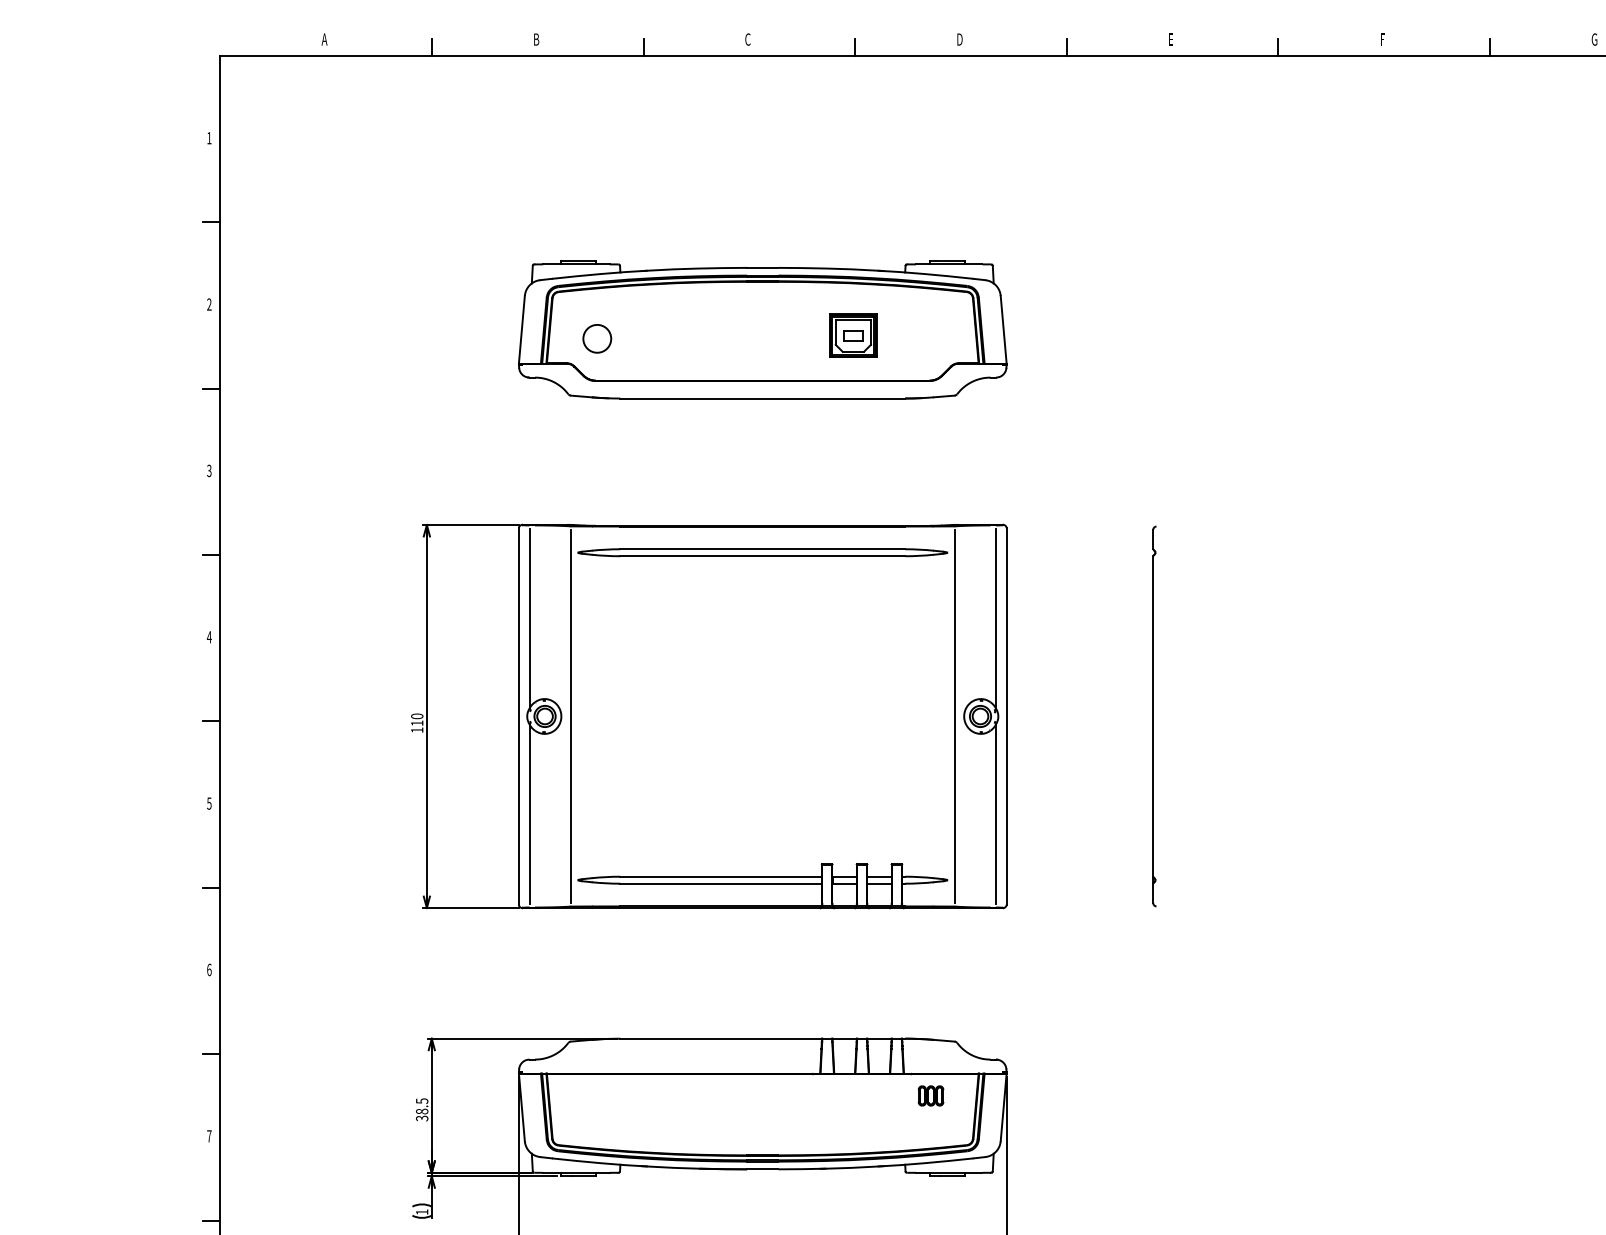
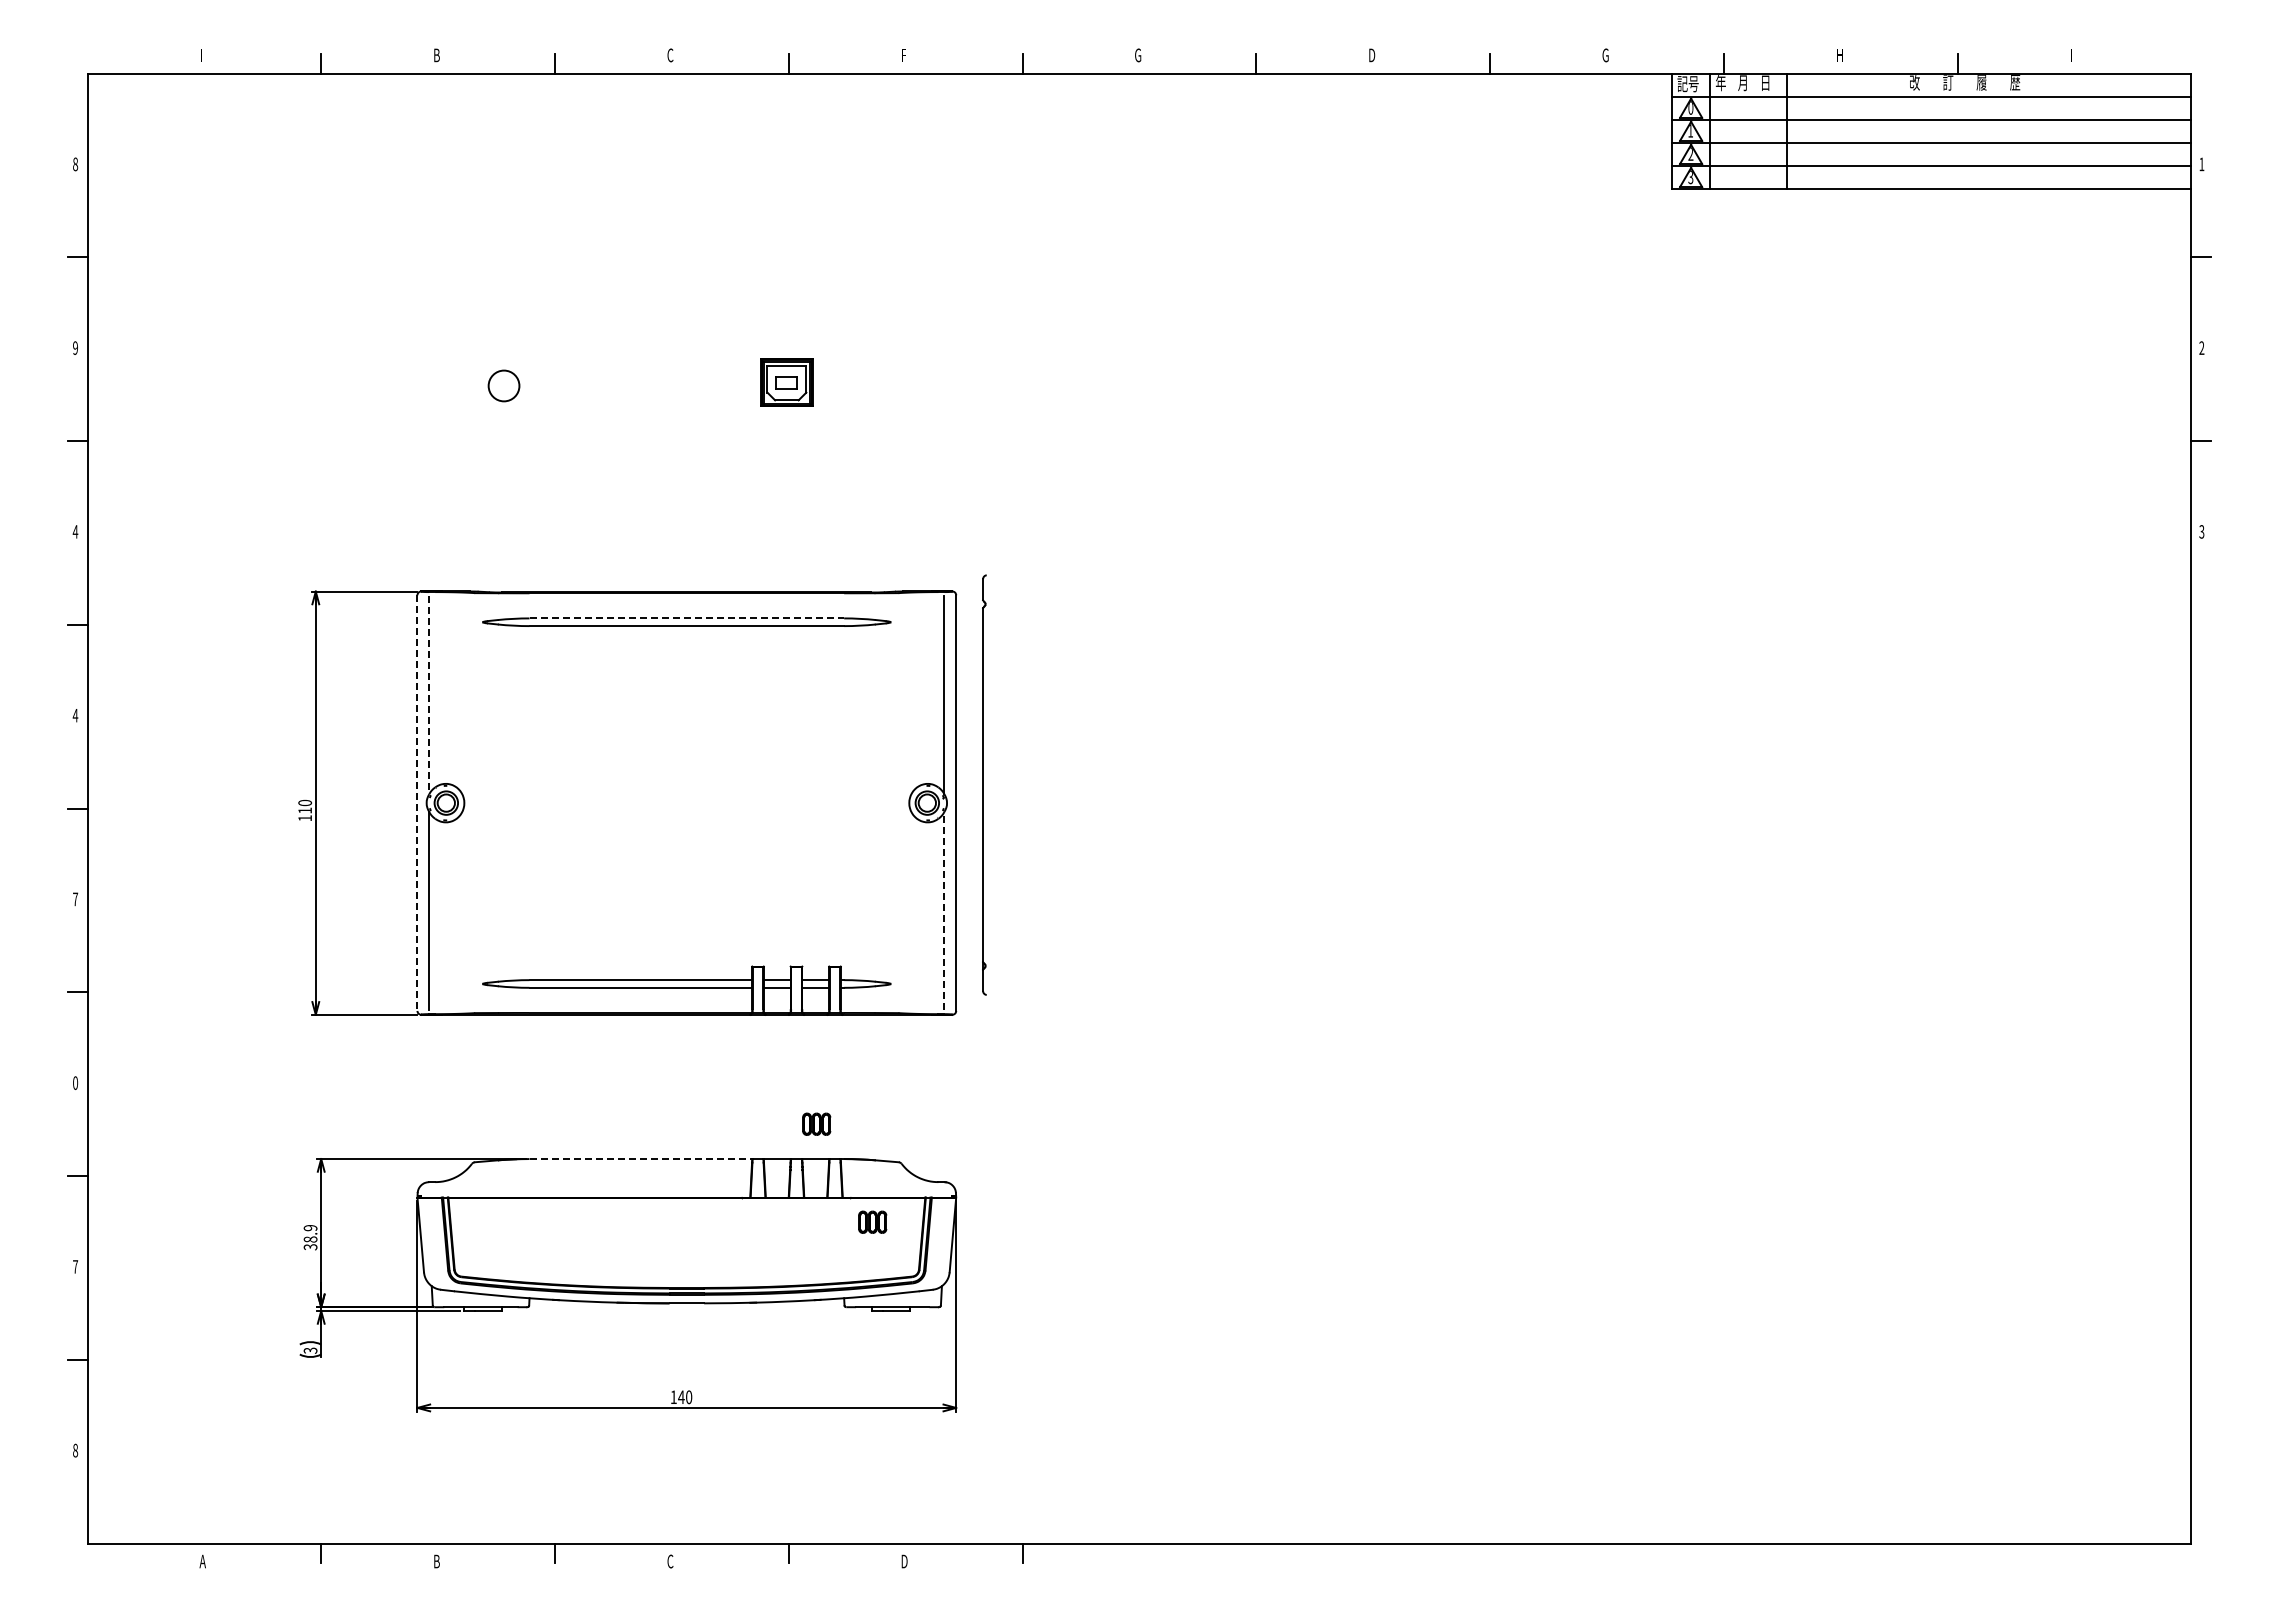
text: (324, 39) -> (202, 55), A -> I
text: (959, 39) -> (904, 55), D -> F
text: (1171, 39) -> (1138, 55), E -> G
text: (1383, 39) -> (1372, 55), F -> D
text: (209, 138) -> (75, 164), 1 -> 8
text: (209, 304) -> (75, 348), 2 -> 9
part: (762, 329) -> (686, 375), removed
text: (209, 470) -> (75, 531), 3 -> 4
line: (763, 549) -> (687, 618), solid -> dashed
line: (529, 619) -> (429, 695), solid -> dashed
line: (570, 715) -> (474, 802), removed
line: (954, 715) -> (898, 802), removed
part: (1154, 715) -> (984, 784), moved
line: (518, 716) -> (417, 803), solid -> dashed
text: (209, 803) -> (75, 899), 5 -> 7
line: (996, 813) -> (944, 910), solid -> dashed
text: (209, 969) -> (75, 1082), 6 -> 0
part: (880, 1006) -> (816, 1123), added
line: (721, 1039) -> (641, 1159), solid -> dashed
text: (422, 1101) -> (310, 1228), 38.5 -> 38.9
text: (422, 1212) -> (310, 1350), 1 -> 3

